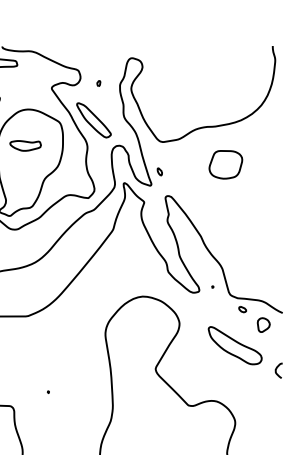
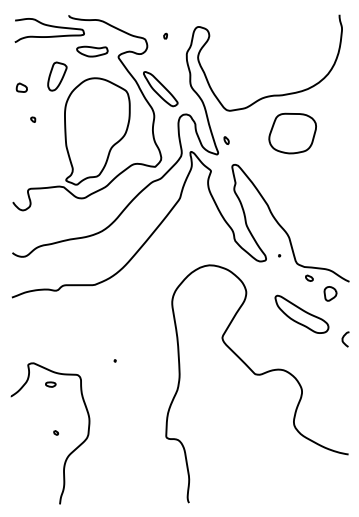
part: (98, 82) -> (165, 35), moved
part: (25, 145) -> (92, 51), moved
part: (225, 164) -> (292, 133), size x1.43

